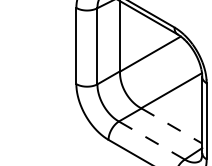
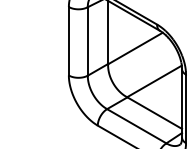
line: (171, 126) -> (154, 113), dashed -> solid
line: (151, 140) -> (136, 126), dashed -> solid

